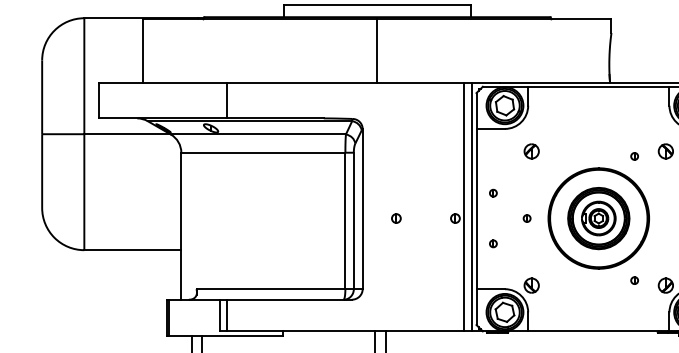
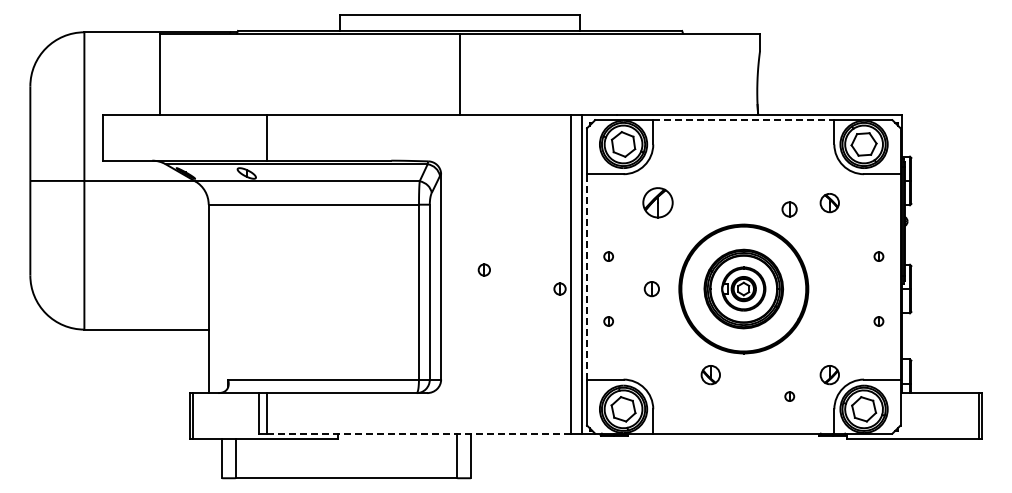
line: (598, 87) -> (743, 120), solid -> dashed
part: (531, 151) -> (657, 203), size x1.6
part: (634, 156) -> (789, 209), size x1.6
line: (476, 208) -> (587, 276), solid -> dashed
part: (395, 218) -> (483, 269), moved
part: (526, 218) -> (651, 288), size x1.6
part: (634, 280) -> (789, 396), moved
part: (531, 285) -> (710, 375), moved
line: (345, 331) -> (418, 433), solid -> dashed

